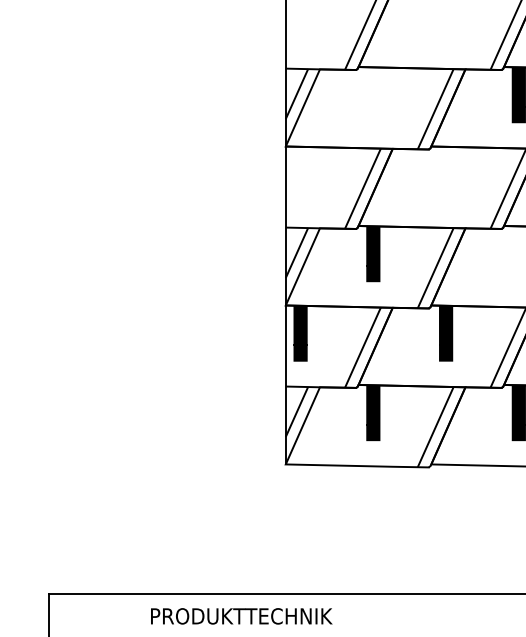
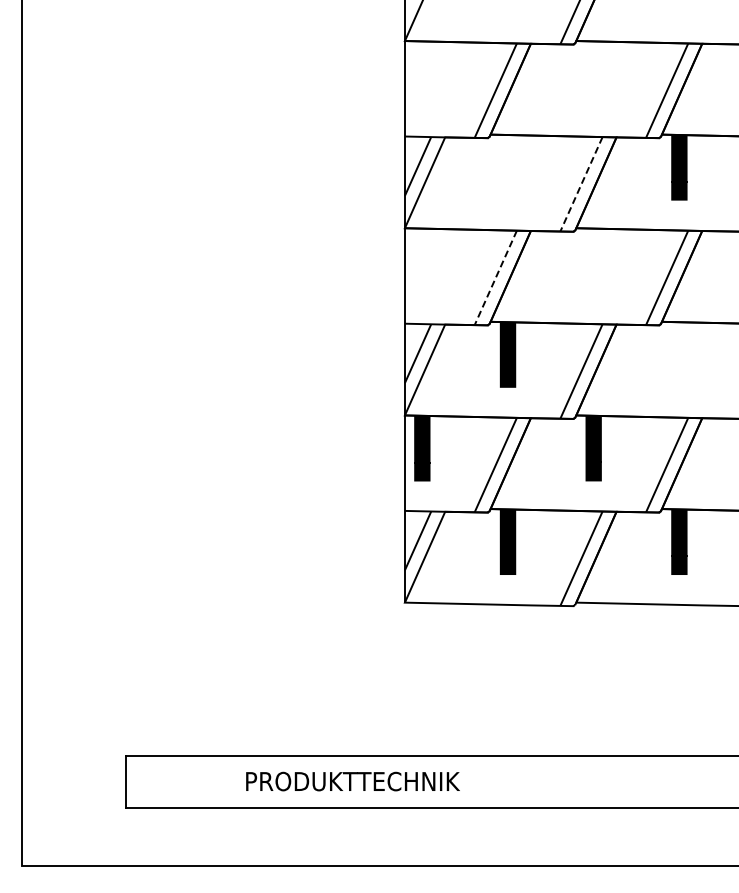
line: (435, 109) -> (581, 184), solid -> dashed
line: (362, 188) -> (495, 277), solid -> dashed

